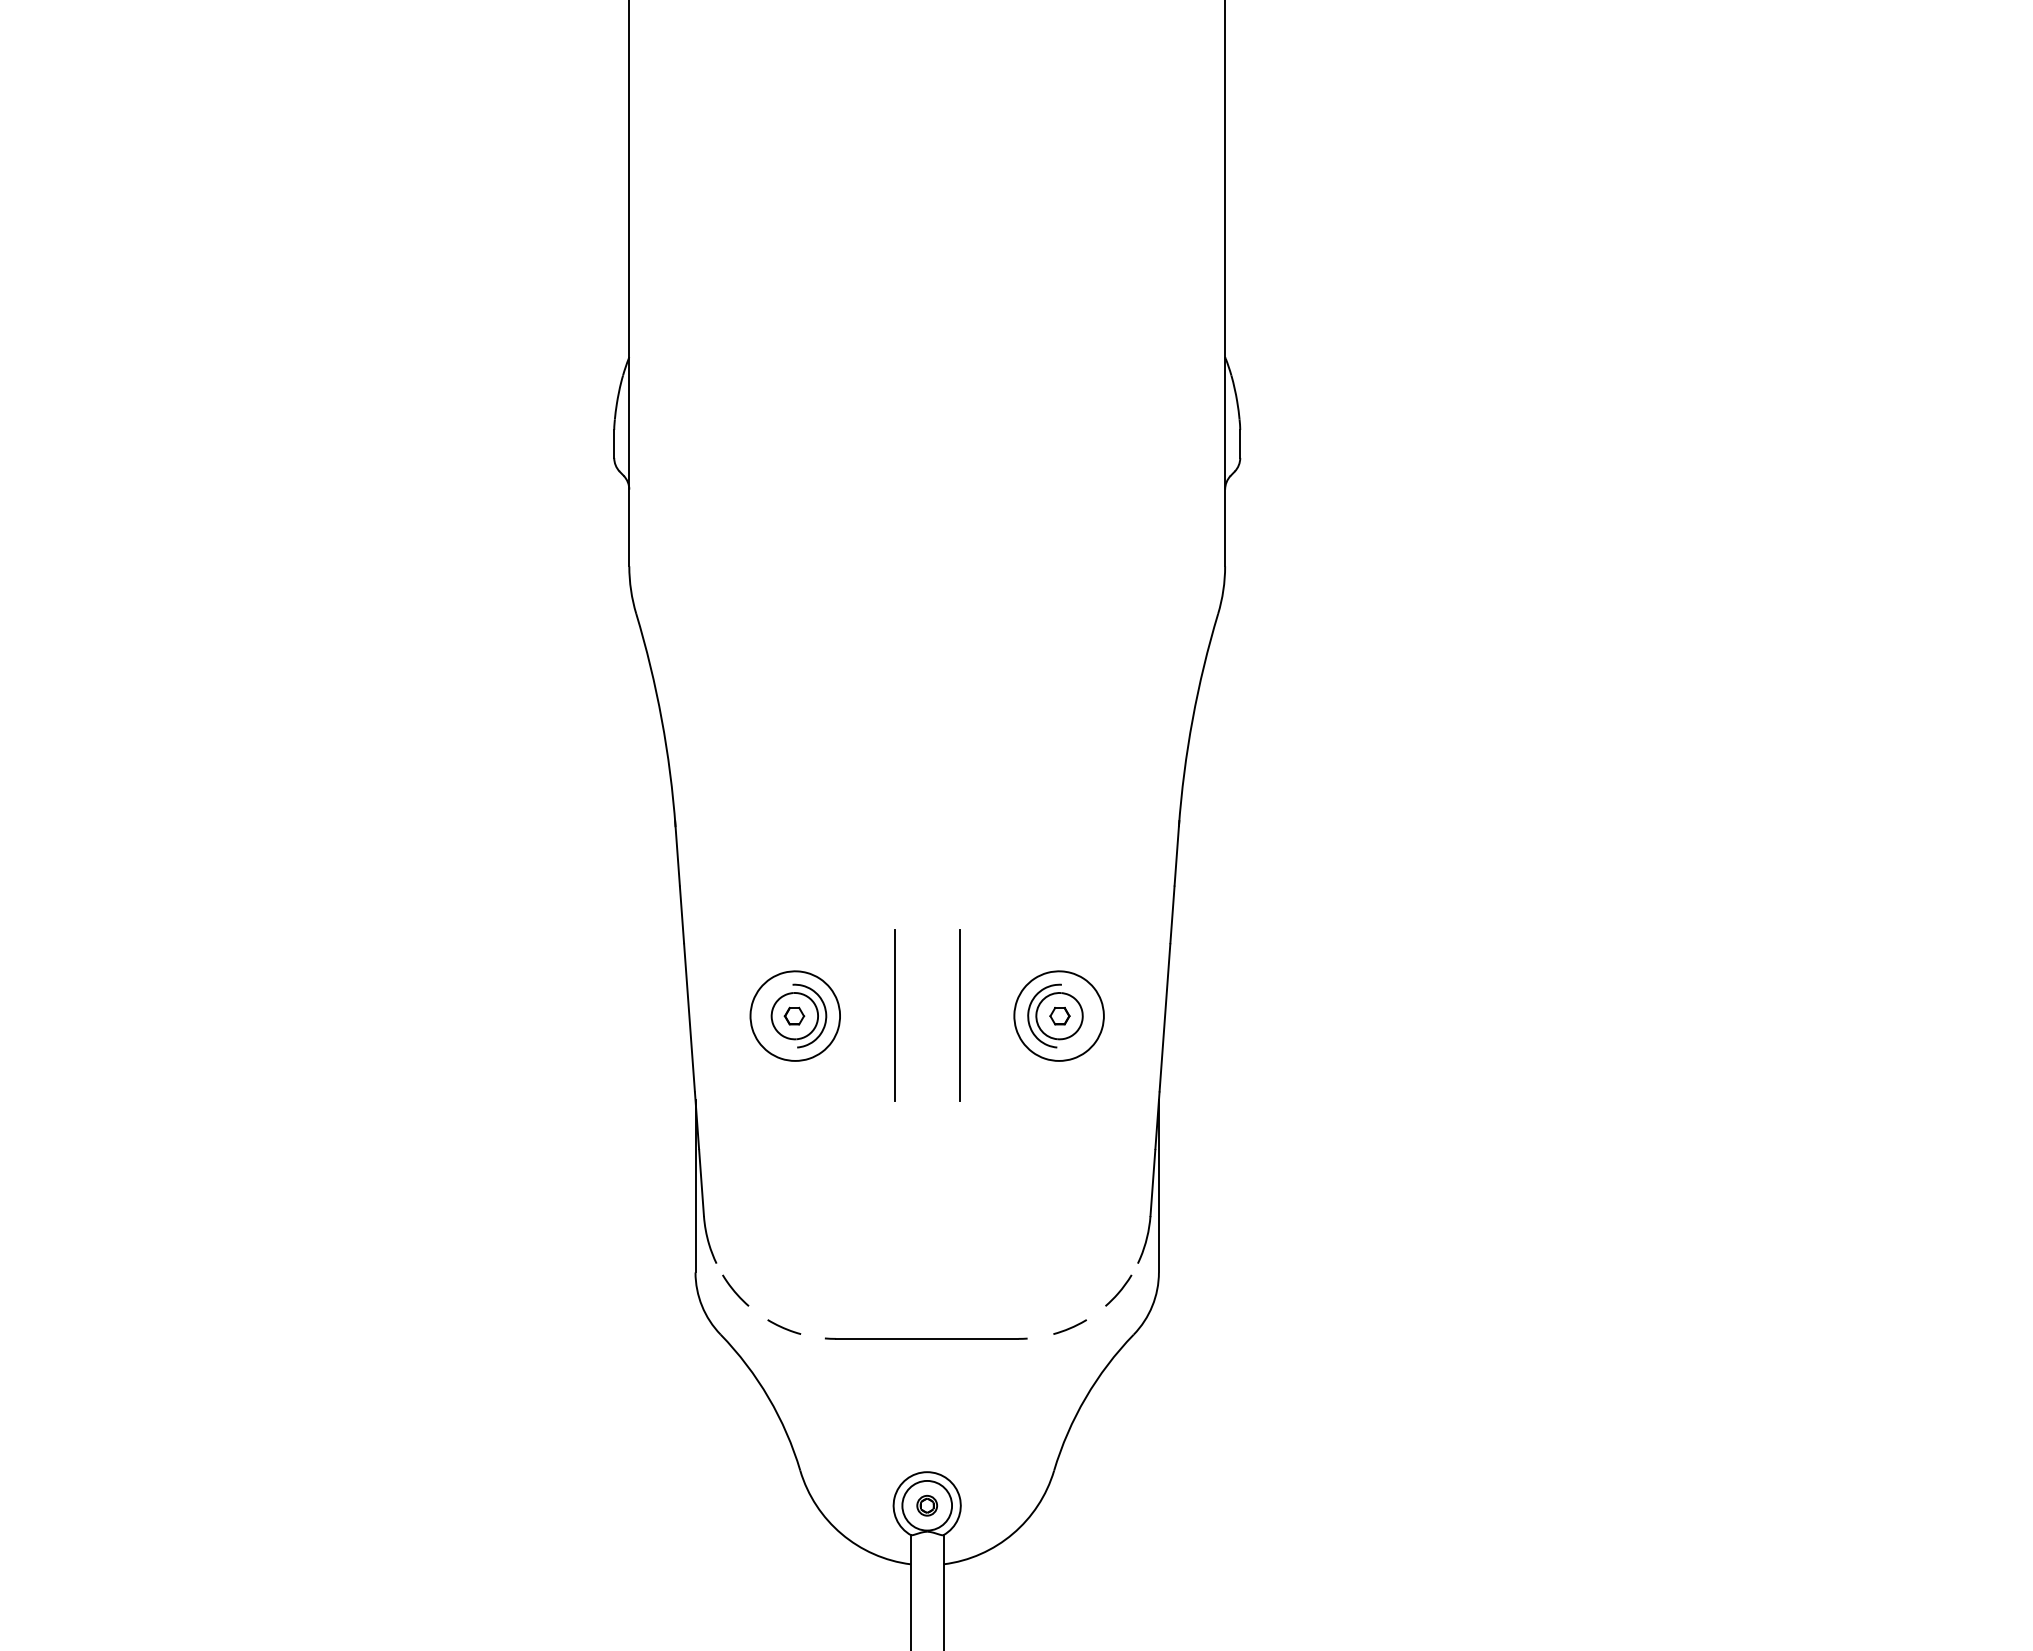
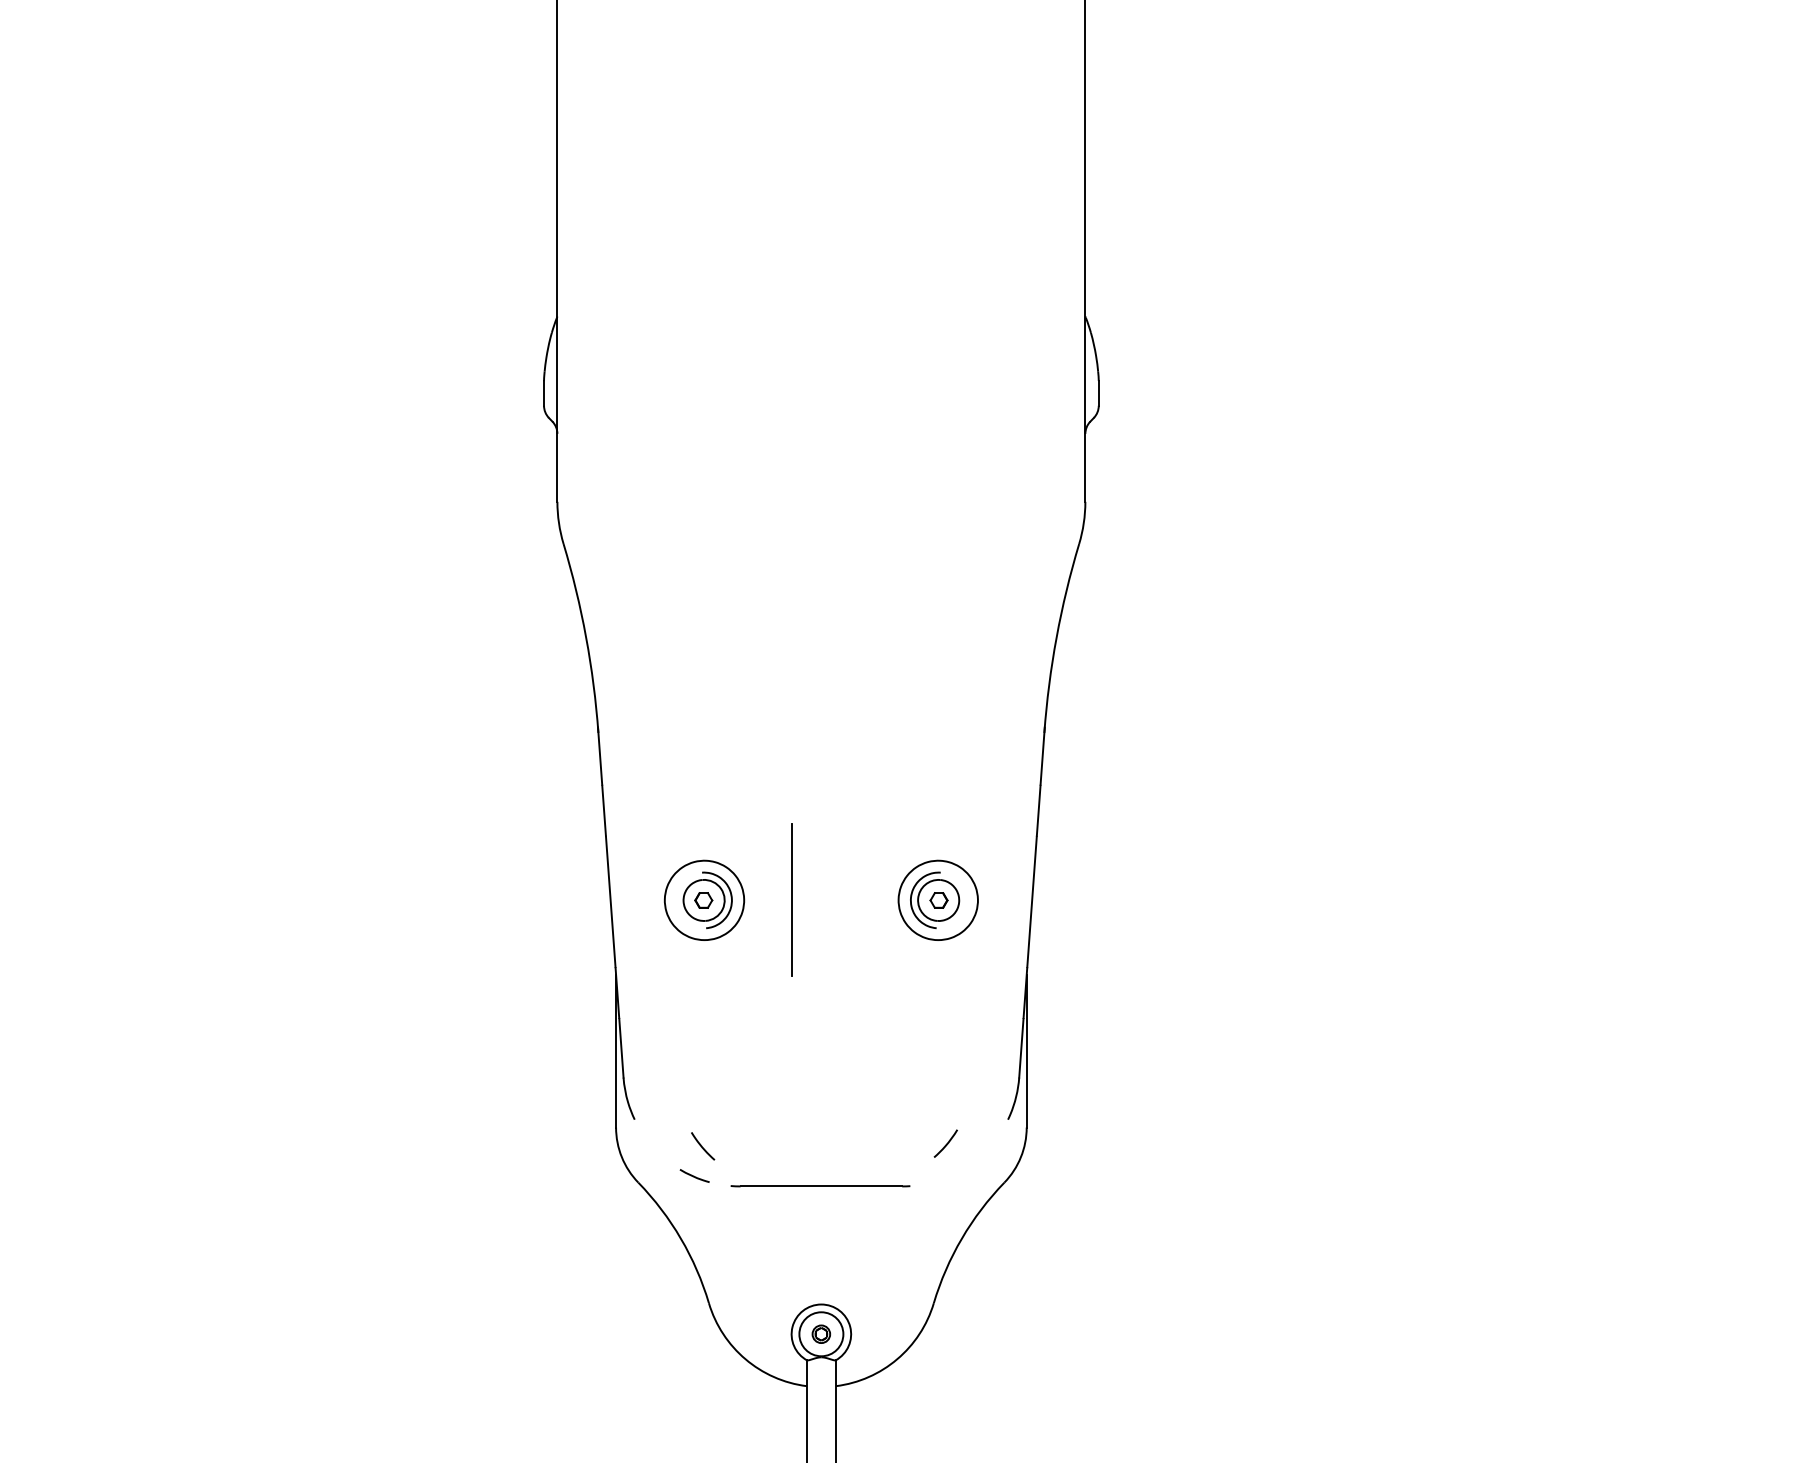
line: (959, 1015) -> (849, 899), removed
curve: (734, 1290) -> (702, 1146), moved
curve: (1119, 1290) -> (946, 1143), moved
line: (1069, 1327) -> (947, 1176), removed

